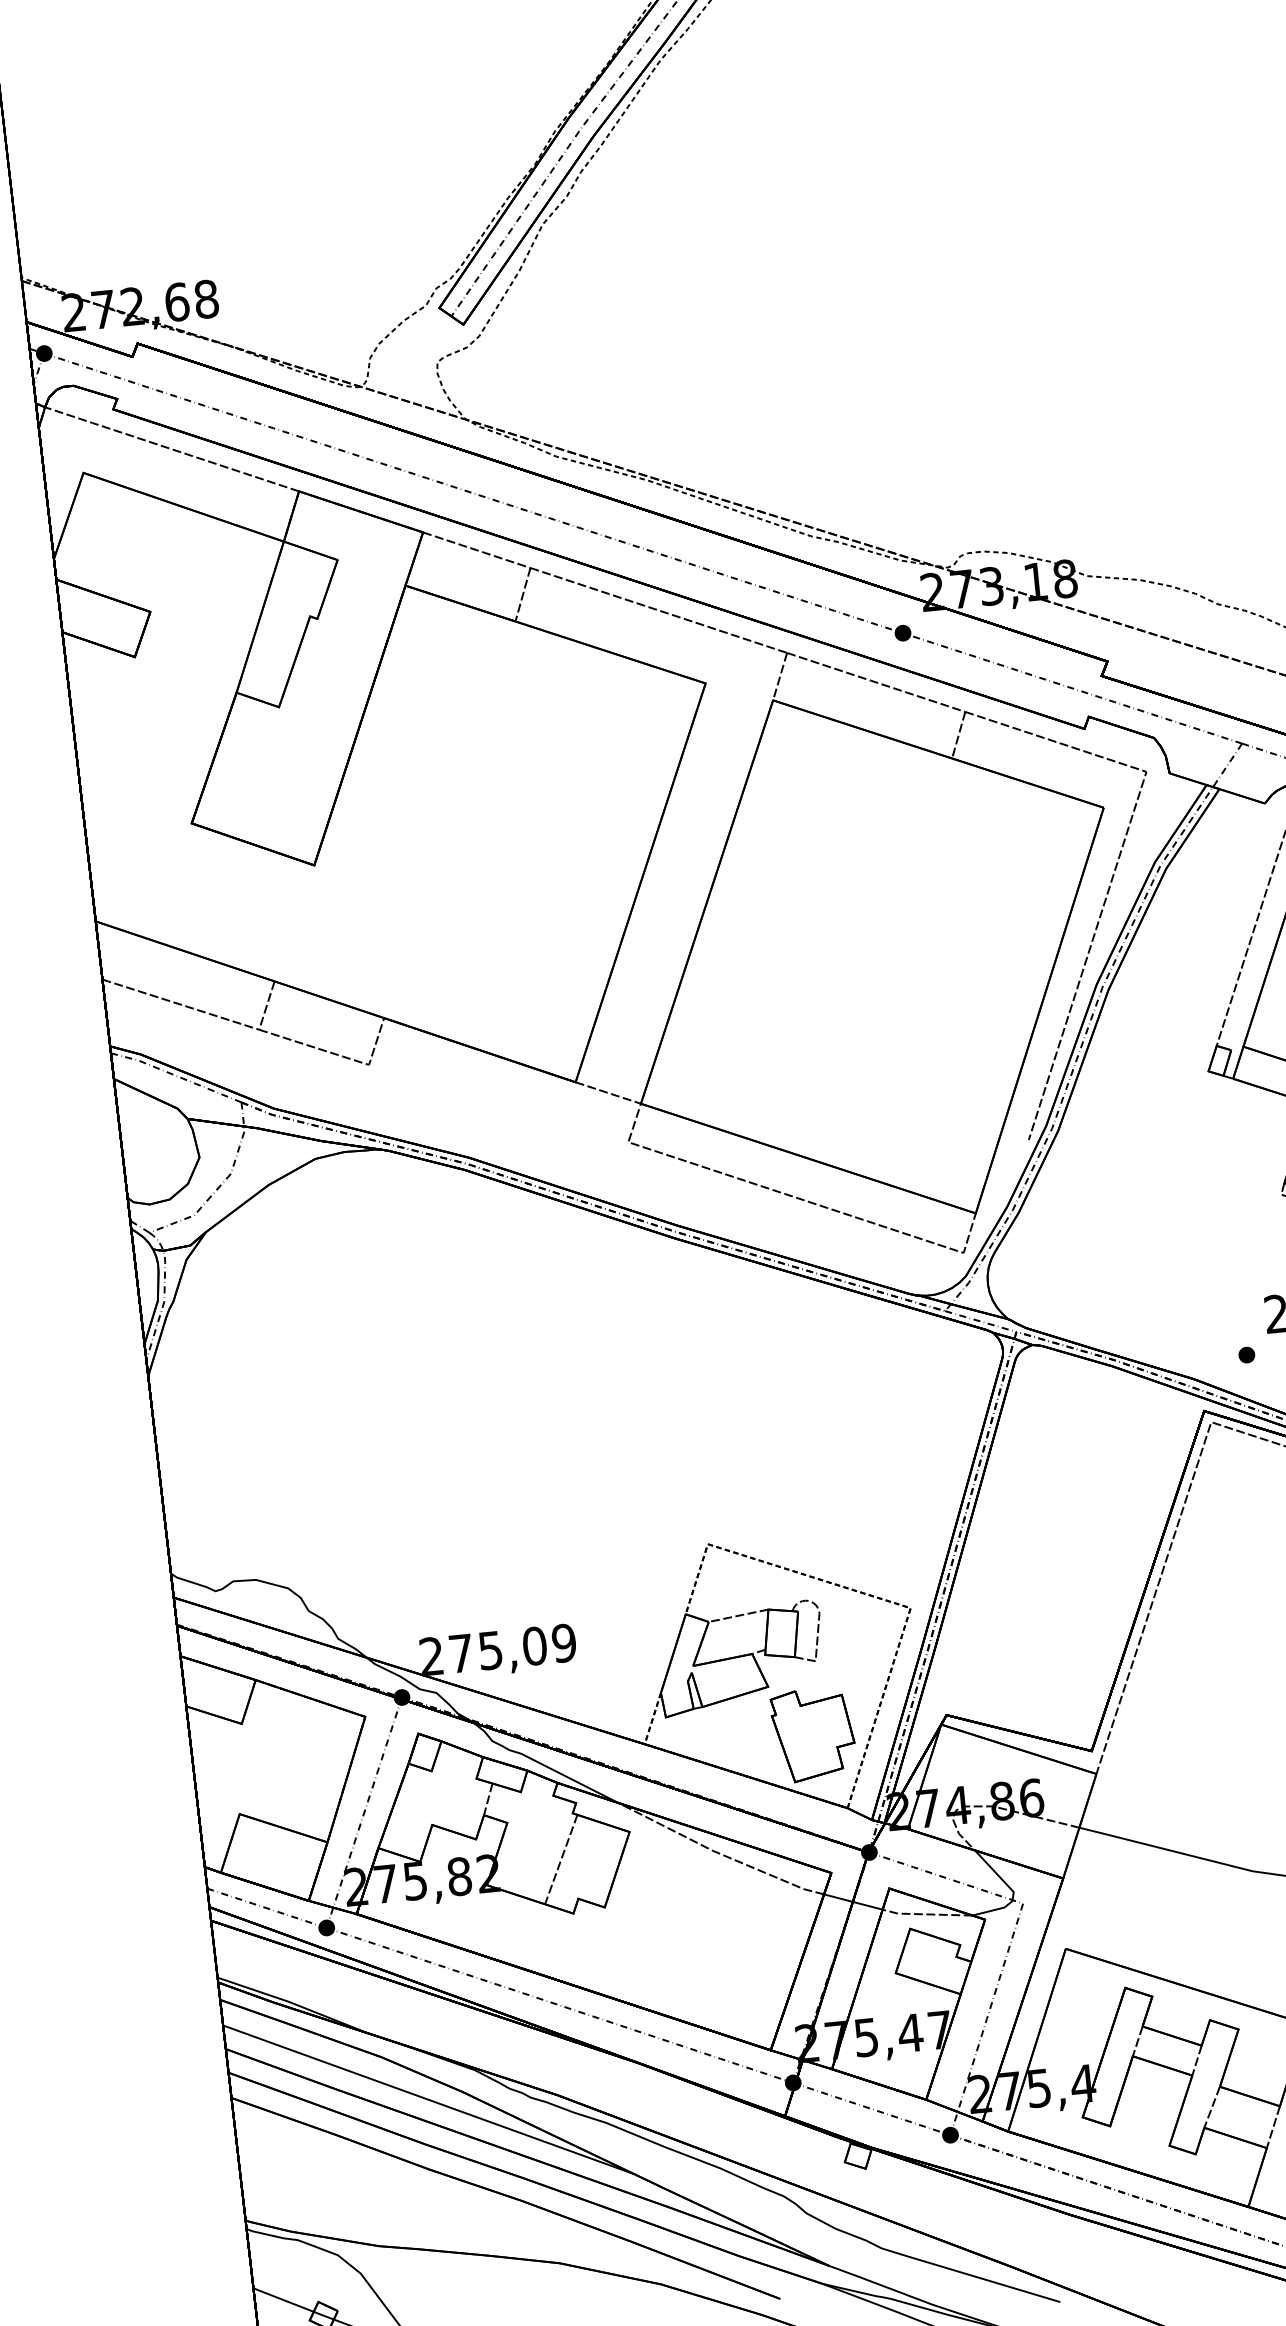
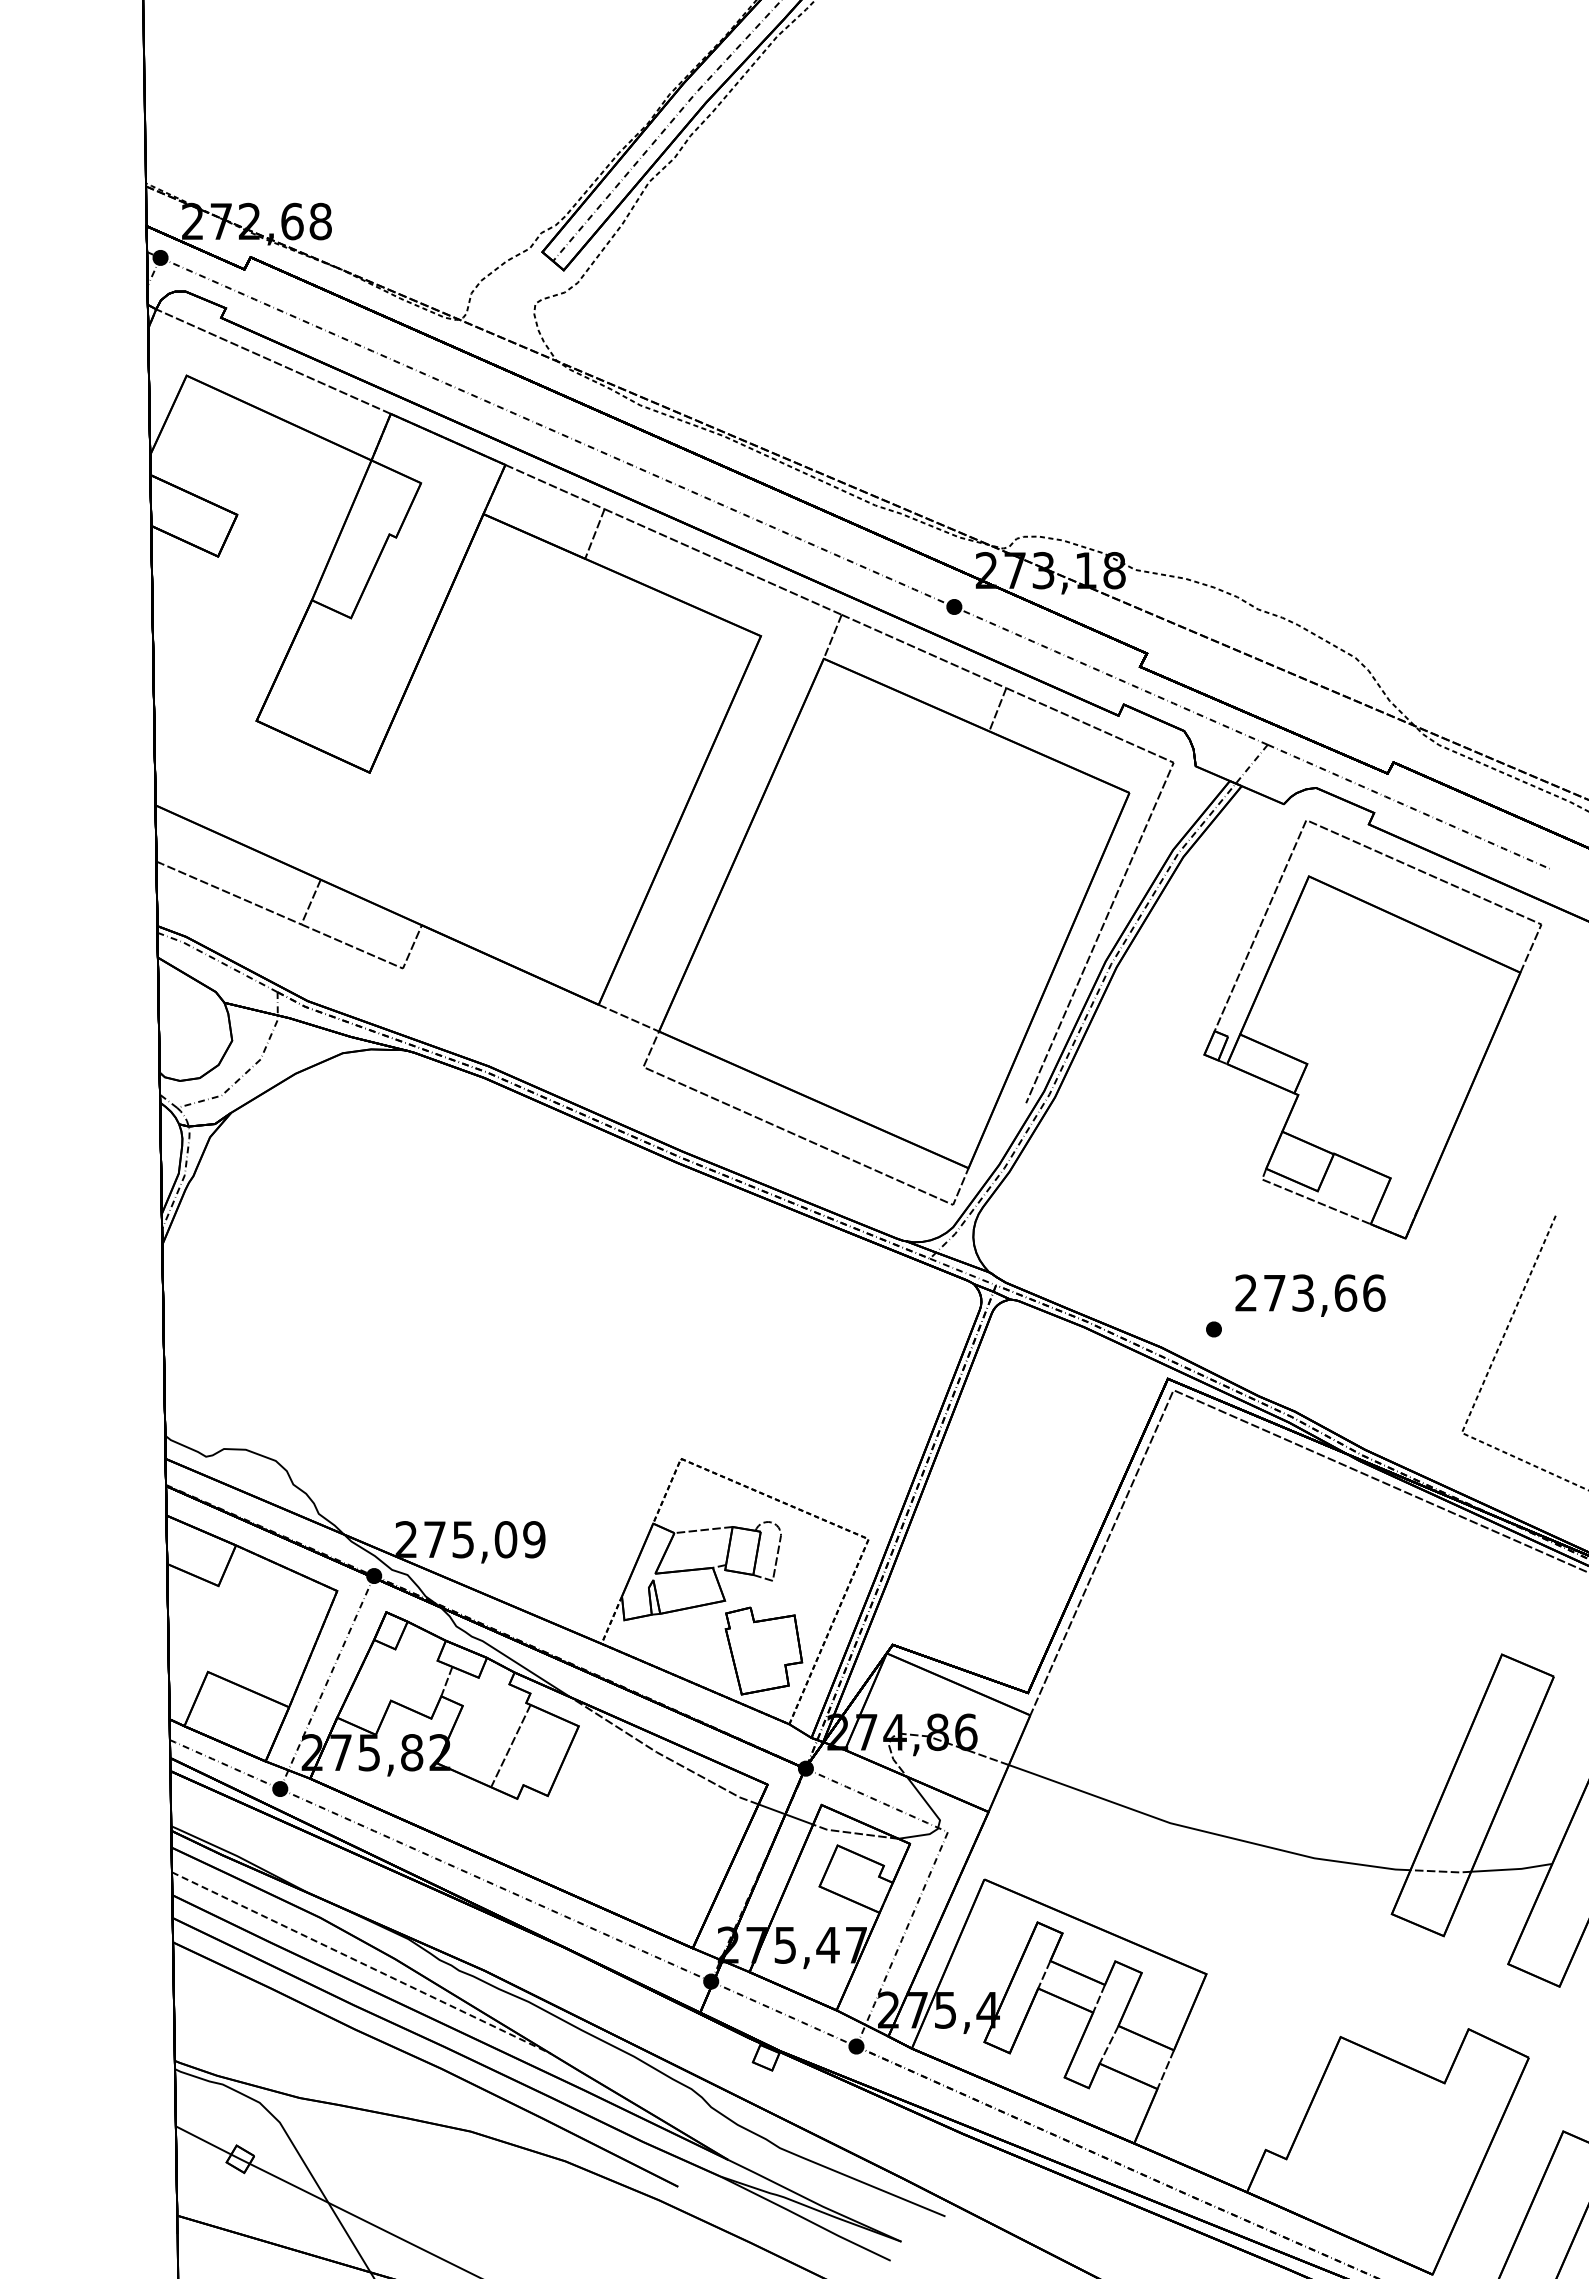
line: (428, 2100) -> (361, 1963), solid -> dashed

